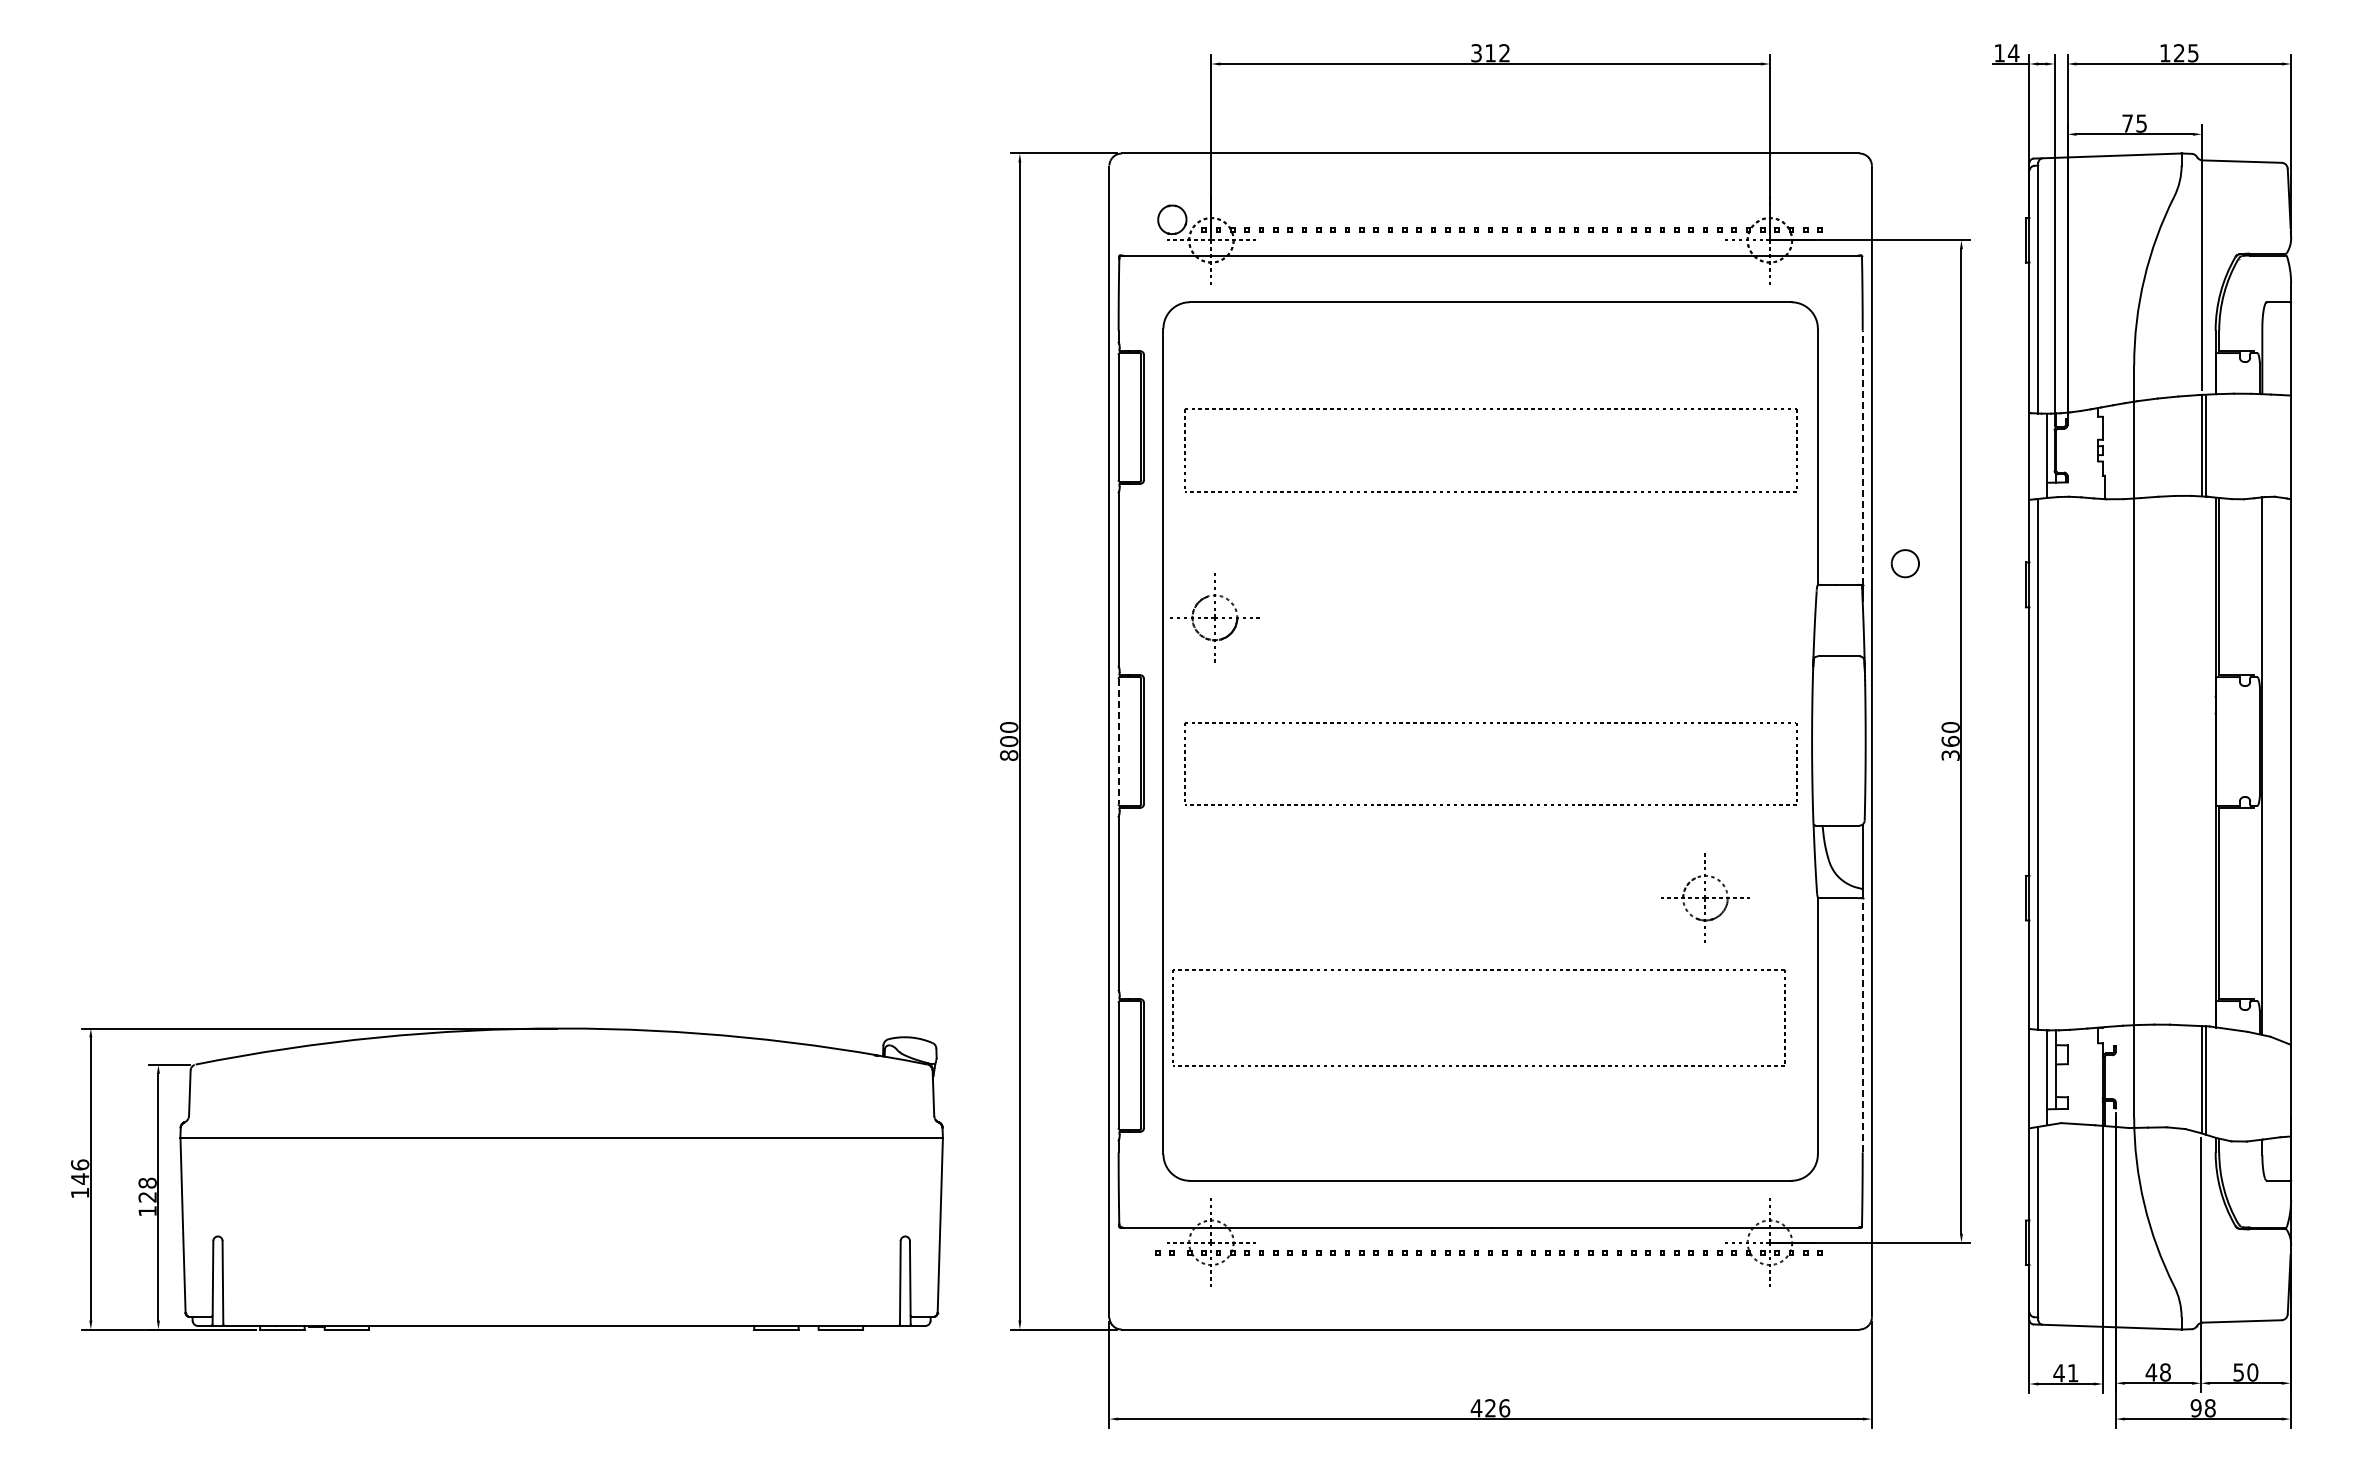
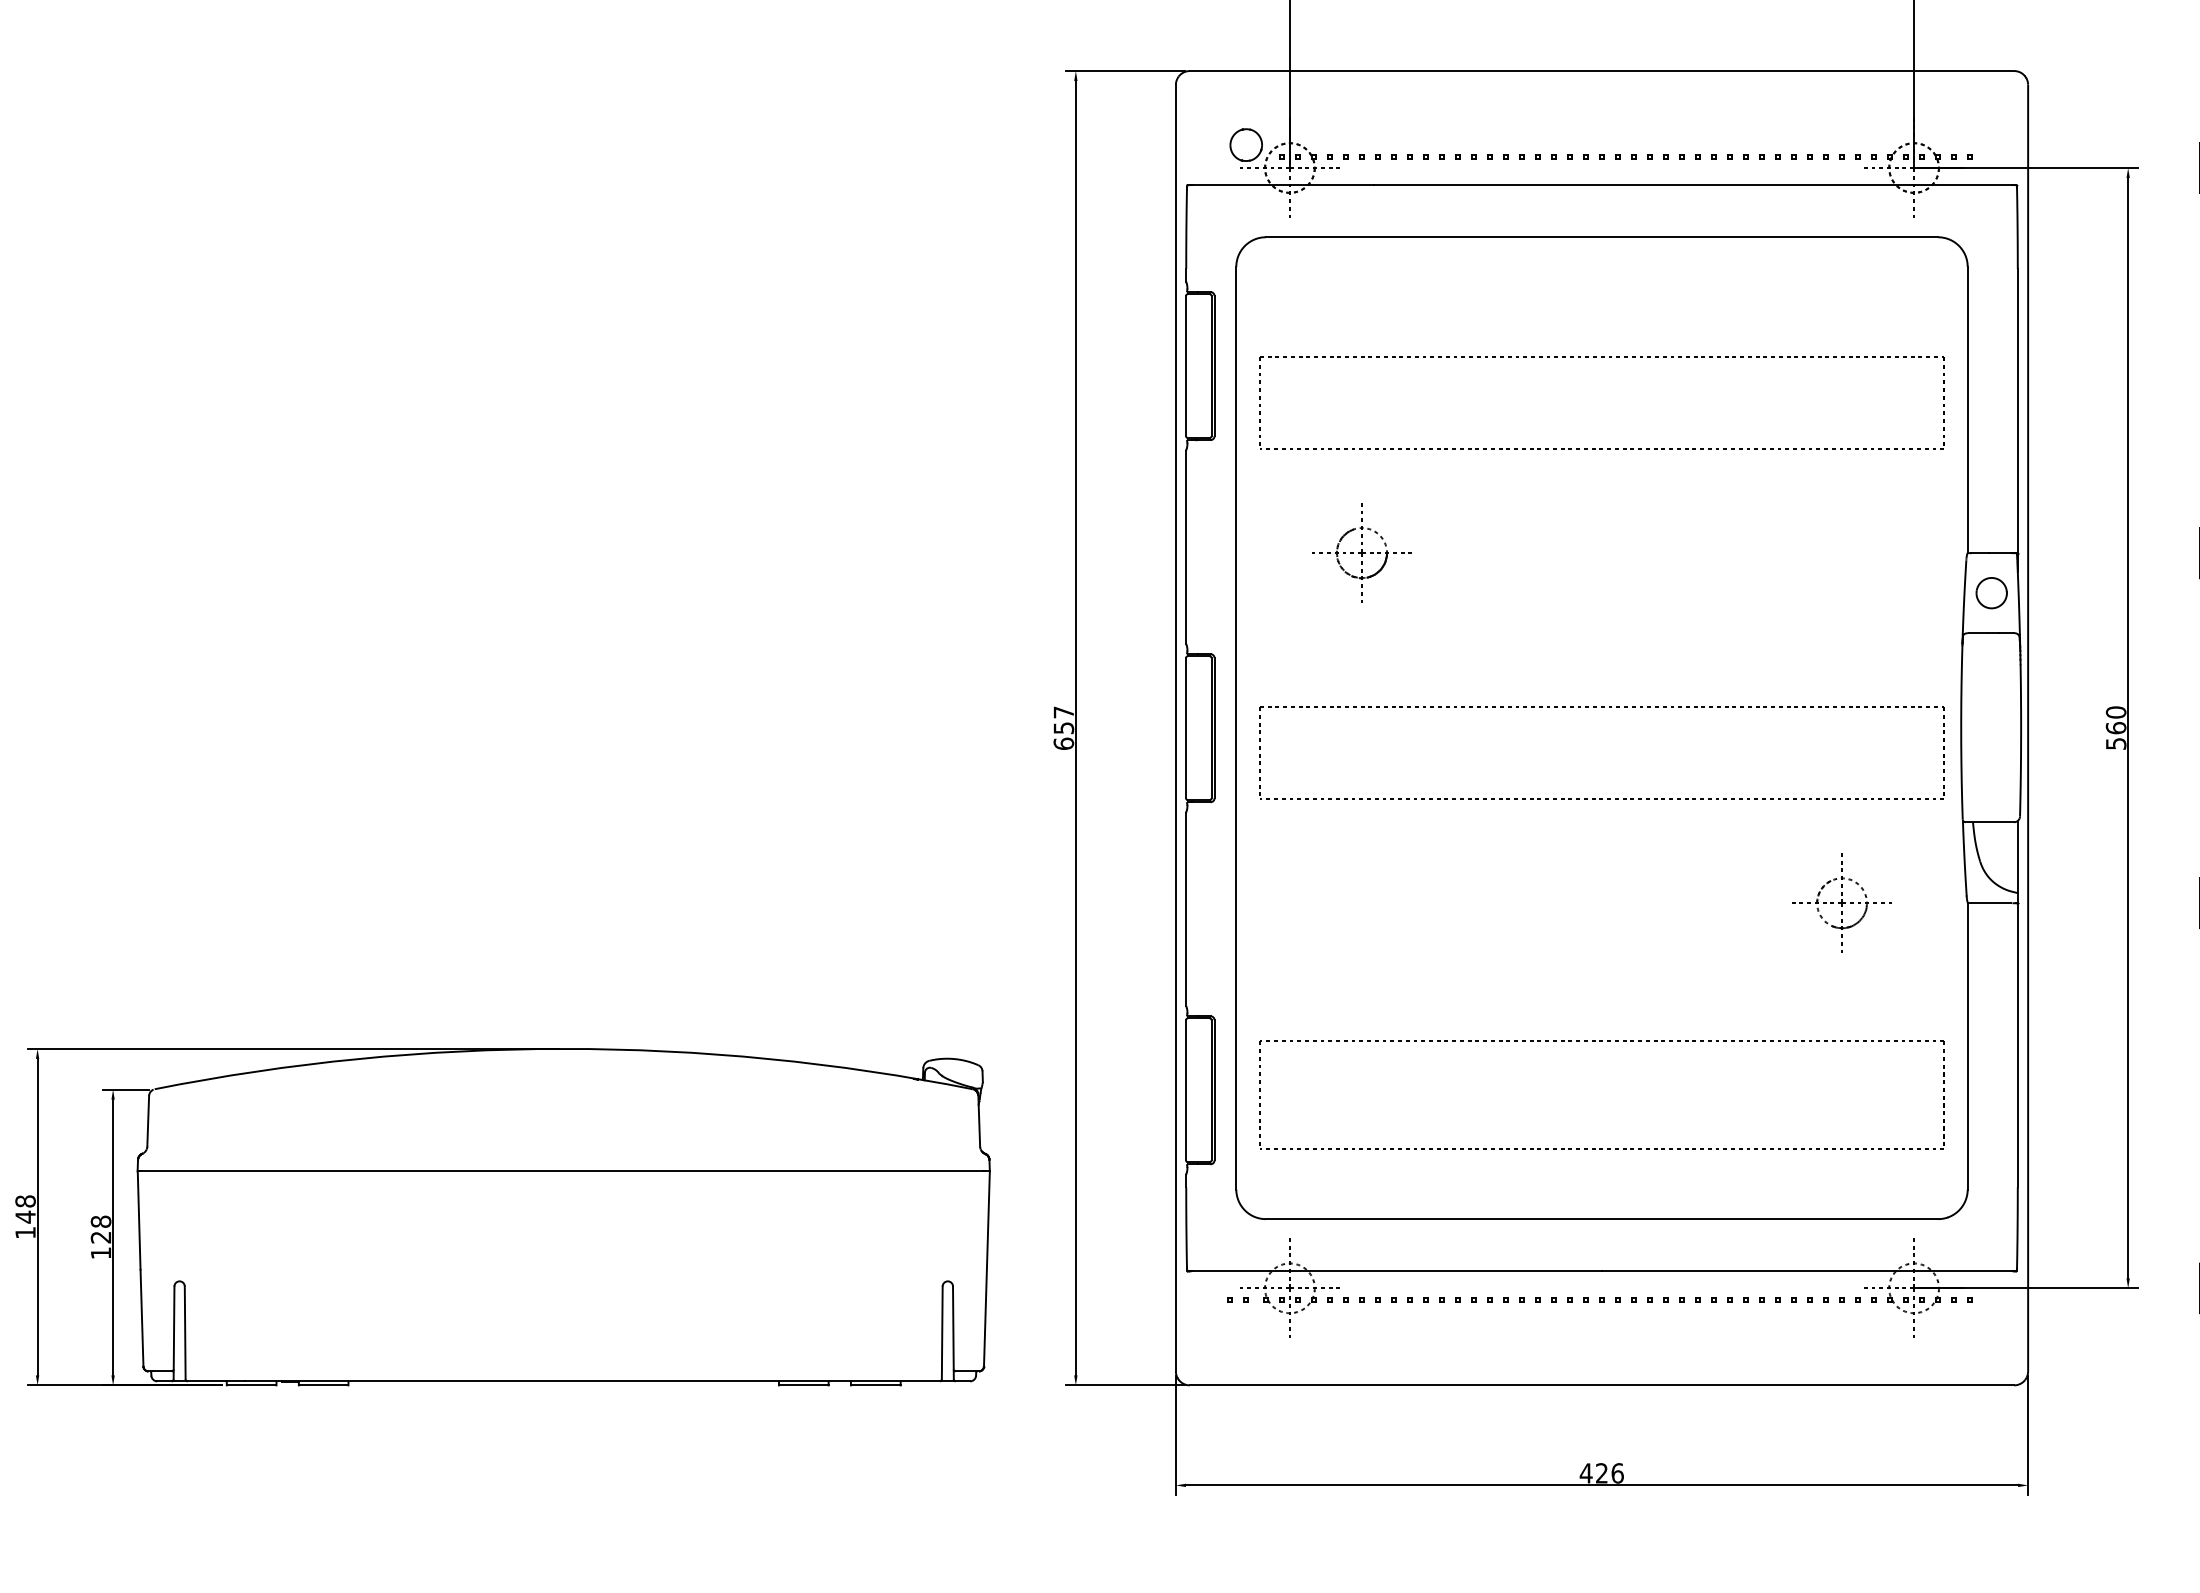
line: (1862, 457) -> (2017, 410), dashed -> solid
part: (1904, 563) -> (1990, 592), moved
part: (1214, 617) -> (1361, 552), moved
text: (1009, 741) -> (1064, 728), 800 -> 657
line: (1118, 741) -> (1186, 728), dashed -> solid
text: (1950, 755) -> (2115, 743), 360 -> 560
part: (1478, 970) -> (1601, 1042), moved
line: (1862, 1024) -> (2017, 1044), dashed -> solid
text: (79, 1164) -> (24, 1200), 146 -> 148

